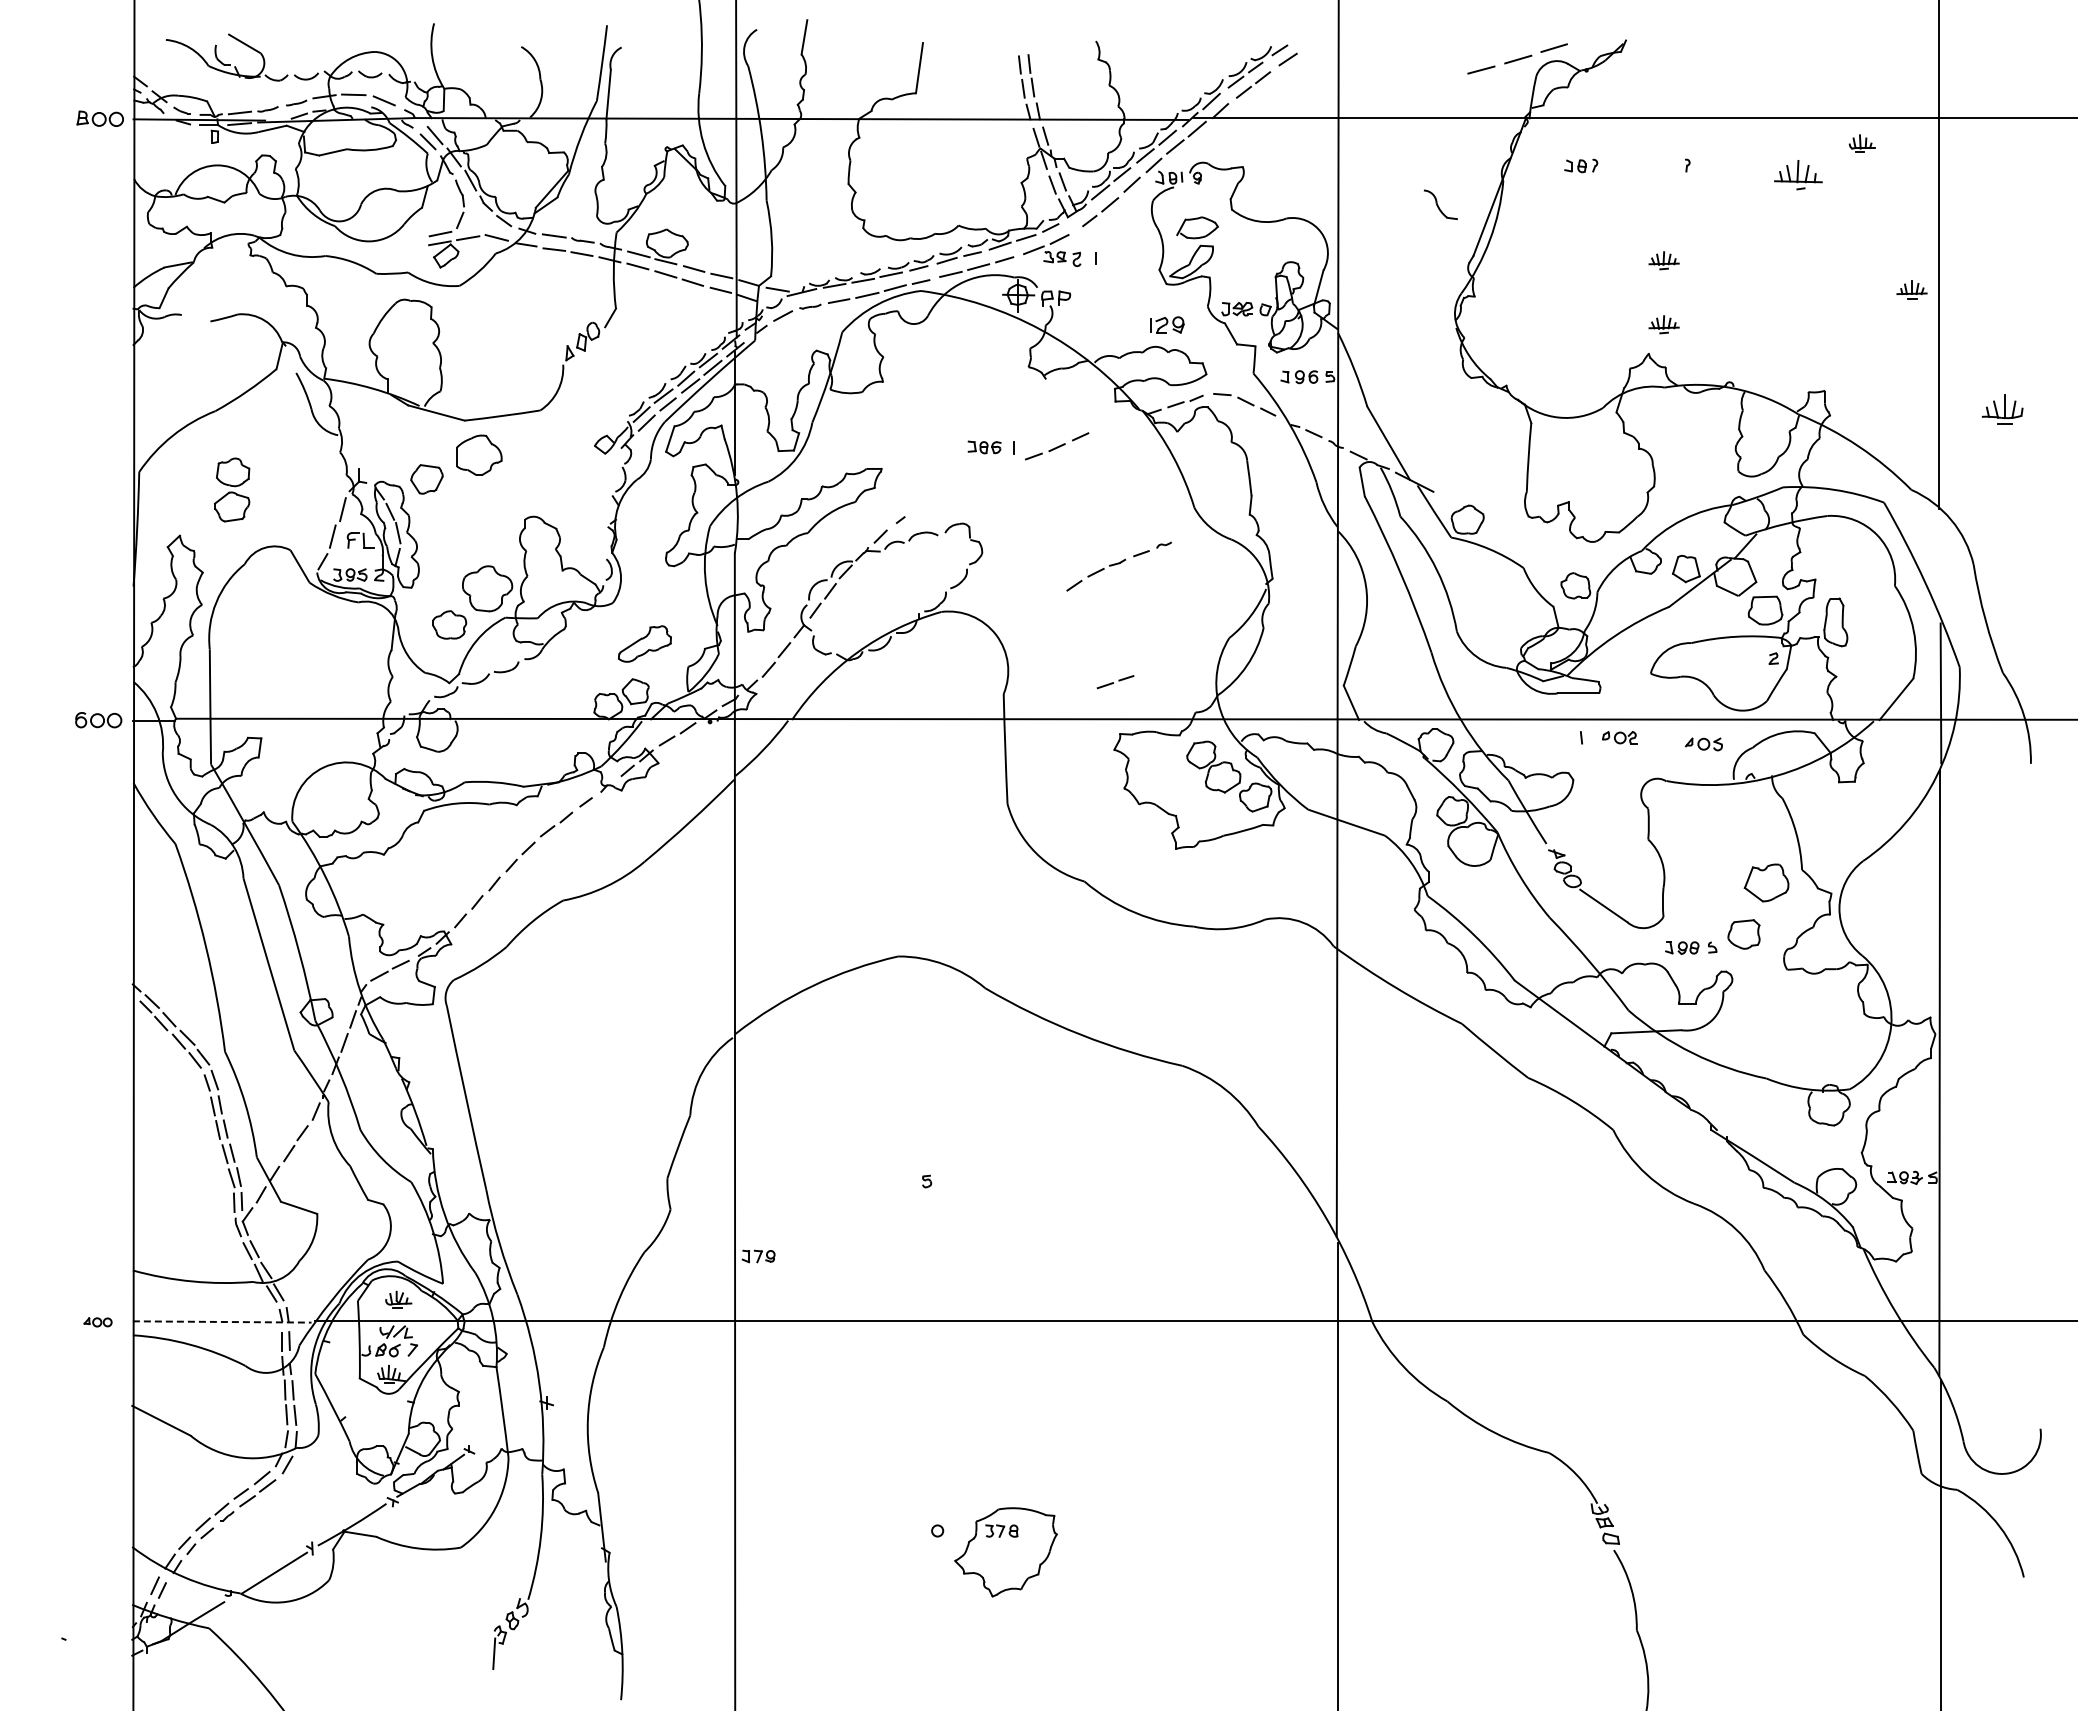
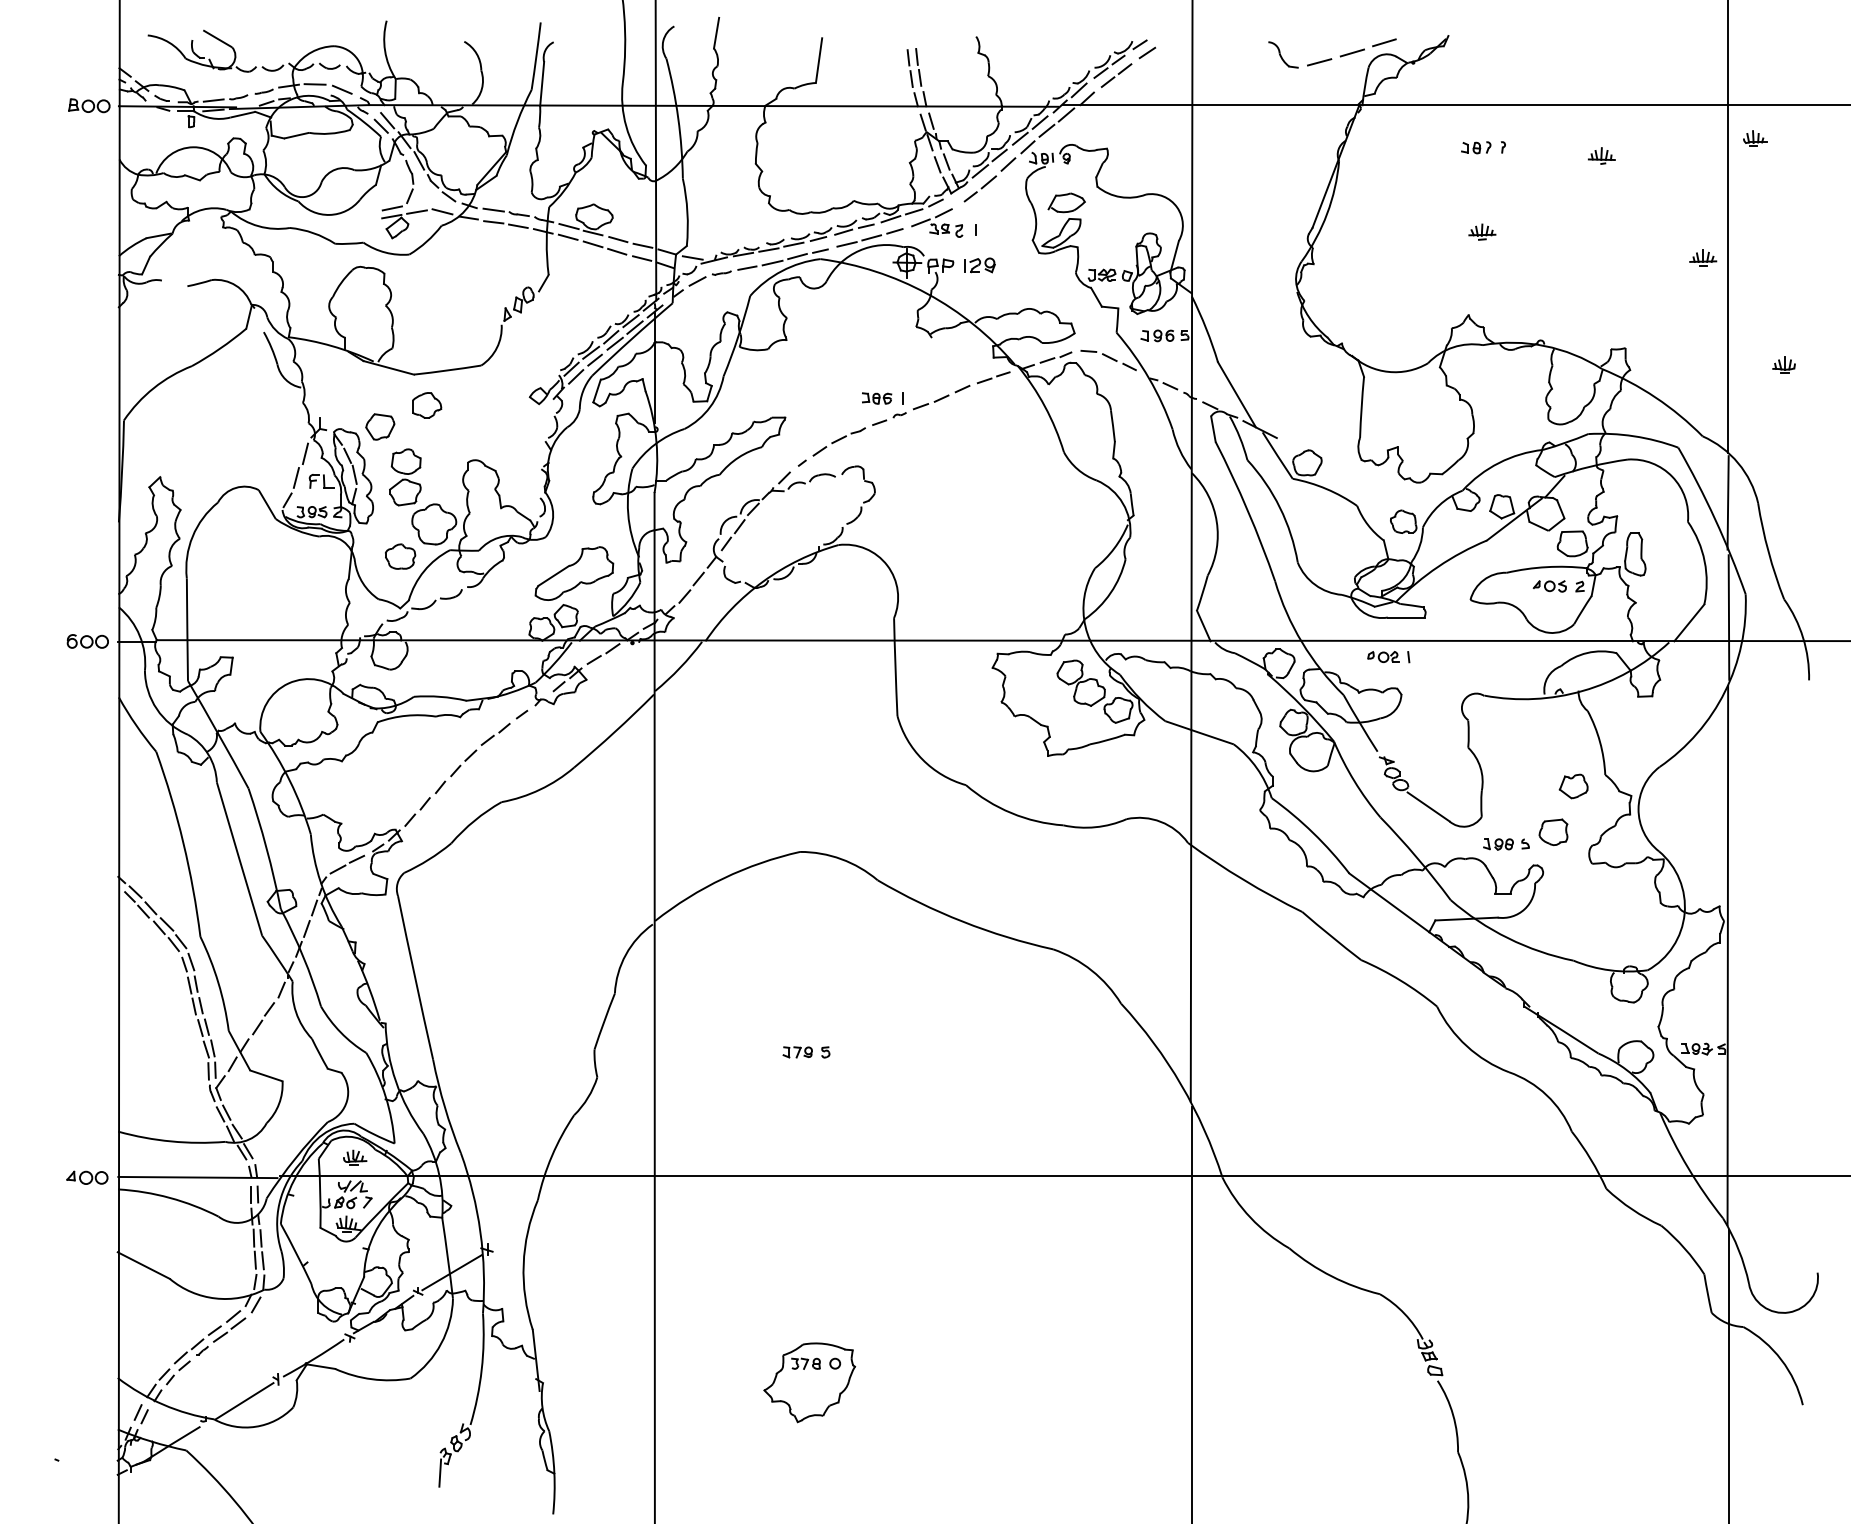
part: (1861, 143) -> (1754, 138), moved
part: (1581, 165) -> (1476, 147), moved
part: (1797, 175) -> (1601, 156), size x0.62
part: (1440, 204) -> (1283, 54), moved
part: (1167, 324) -> (980, 264), moved
part: (1663, 324) -> (1481, 288), removed
part: (2002, 409) -> (1783, 364), size x0.62
part: (479, 455) -> (427, 405), size x0.71
part: (231, 489) -> (404, 476), moved
line: (1939, 564) -> (1727, 502), added
part: (1118, 566) -> (859, 434), moved
part: (644, 643) -> (574, 573), size x1.67
line: (1114, 683) -> (992, 378), moved
part: (1619, 737) -> (1382, 656), moved
part: (1703, 744) -> (1549, 586), moved
part: (1766, 882) -> (1573, 786), size x0.71
part: (758, 1256) -> (797, 1052), moved
line: (222, 1321) -> (198, 1177), dashed -> solid
part: (97, 1322) -> (86, 1178), size x1.67
line: (507, 1428) -> (452, 1272), added
part: (1005, 1552) -> (809, 1382), moved

